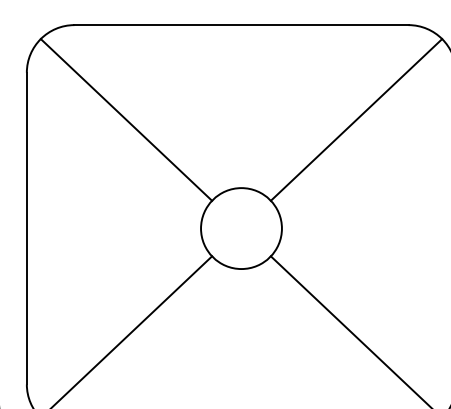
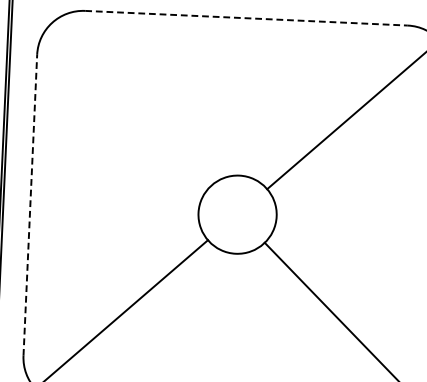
line: (241, 25) -> (246, 18), solid -> dashed
line: (126, 119) -> (131, 104), removed
line: (26, 228) -> (30, 205), solid -> dashed

